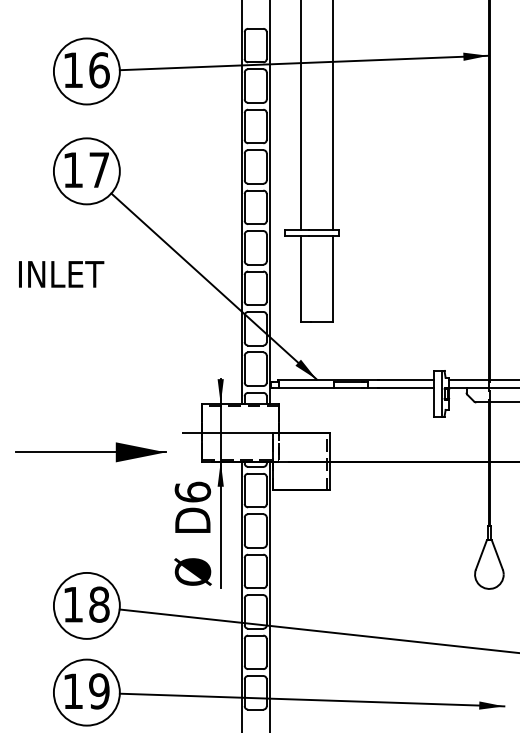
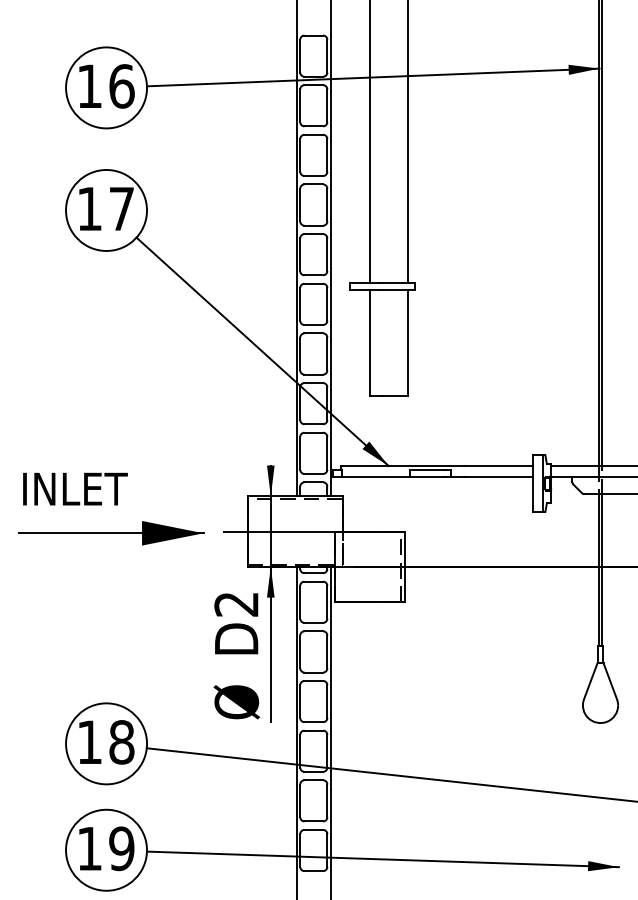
text: (61, 274) -> (75, 489), moved
part: (90, 452) -> (110, 533), moved
text: (192, 491) -> (236, 603), D6 -> D2

